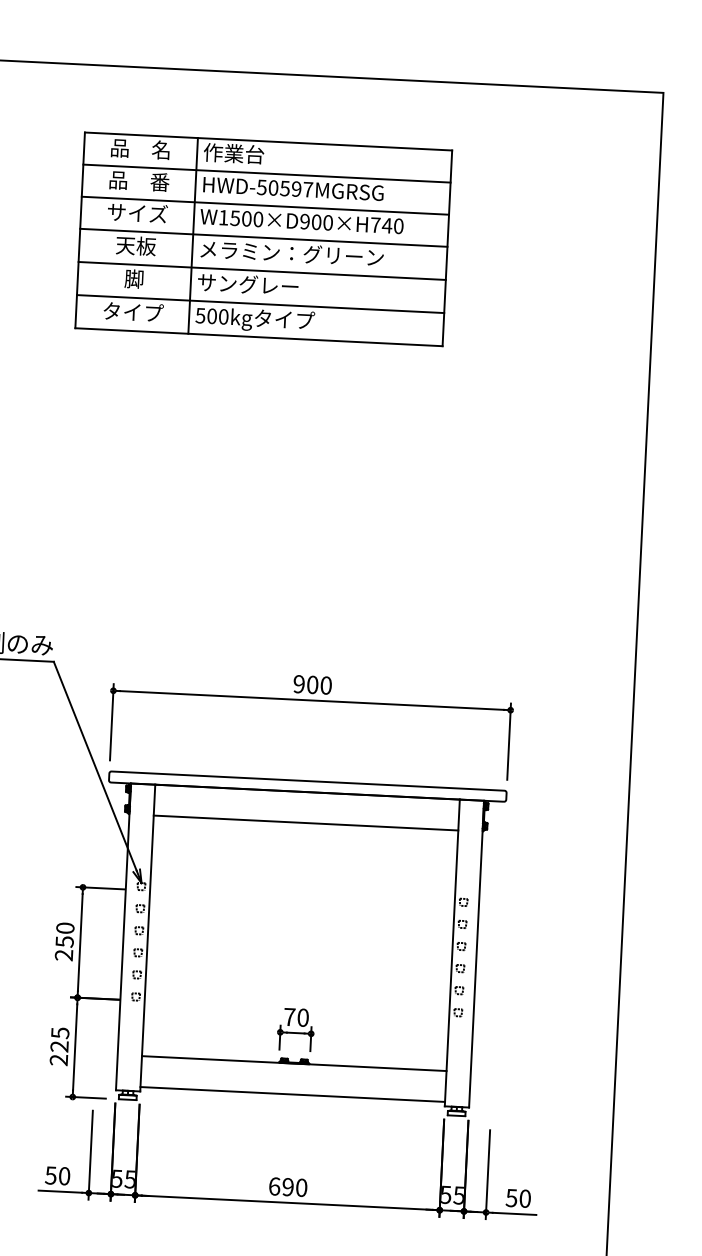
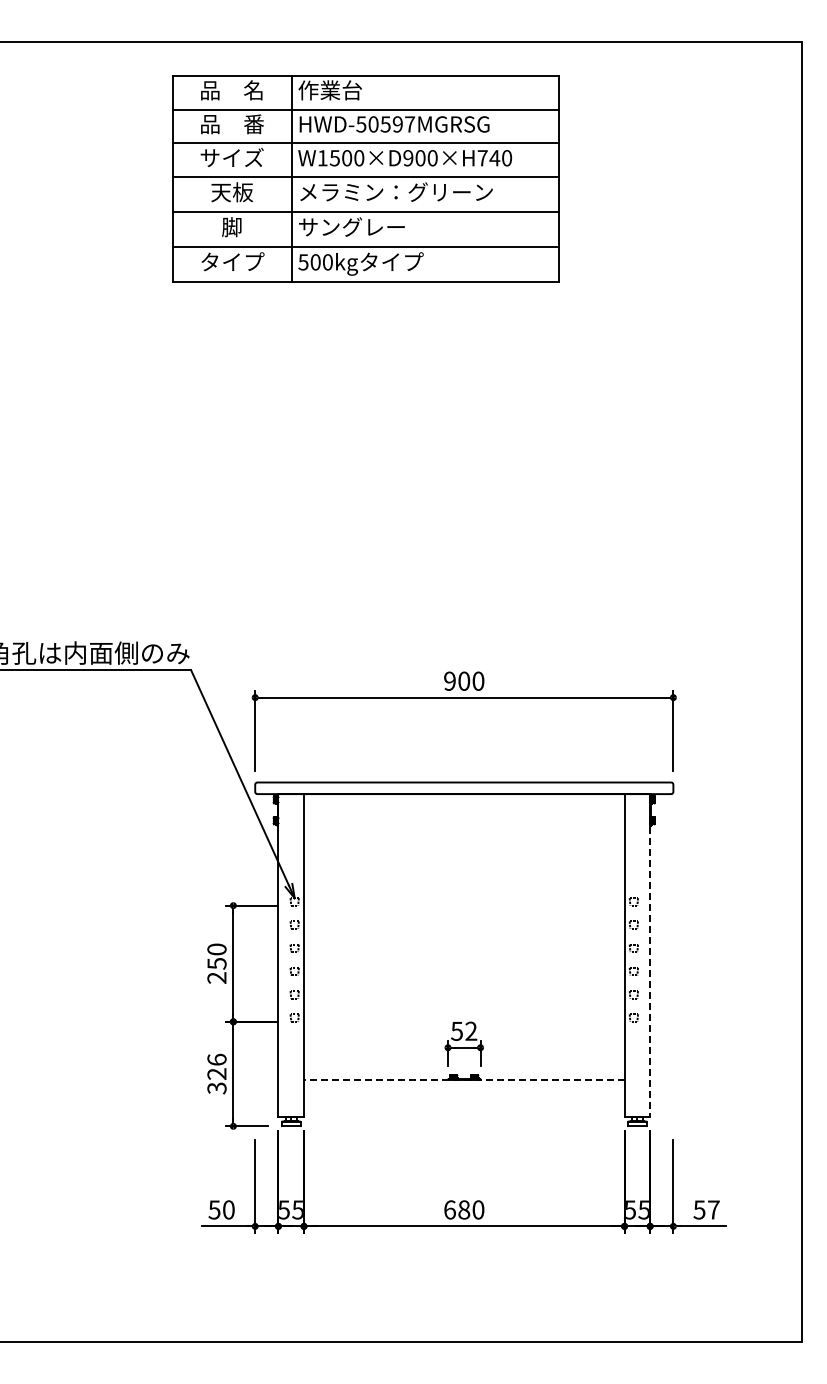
part: (263, 239) -> (365, 178), moved
line: (306, 822) -> (464, 826), removed
line: (476, 955) -> (650, 956), solid -> dashed
text: (296, 1016) -> (464, 1030), 70 -> 52
text: (59, 1046) -> (216, 1073), 225 -> 326
line: (293, 1063) -> (463, 1079), solid -> dashed
line: (292, 1094) -> (464, 1112), removed
text: (288, 1186) -> (464, 1209), 690 -> 680
text: (524, 1198) -> (713, 1209), 50 -> 57

